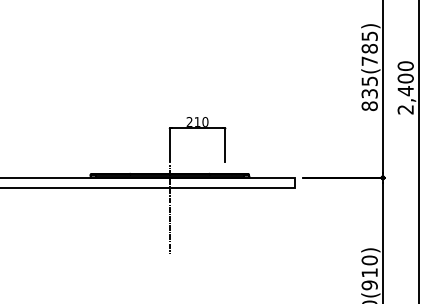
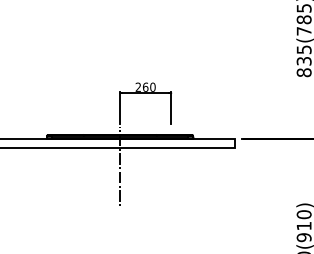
text: (197, 121) -> (145, 86), 210 -> 260

